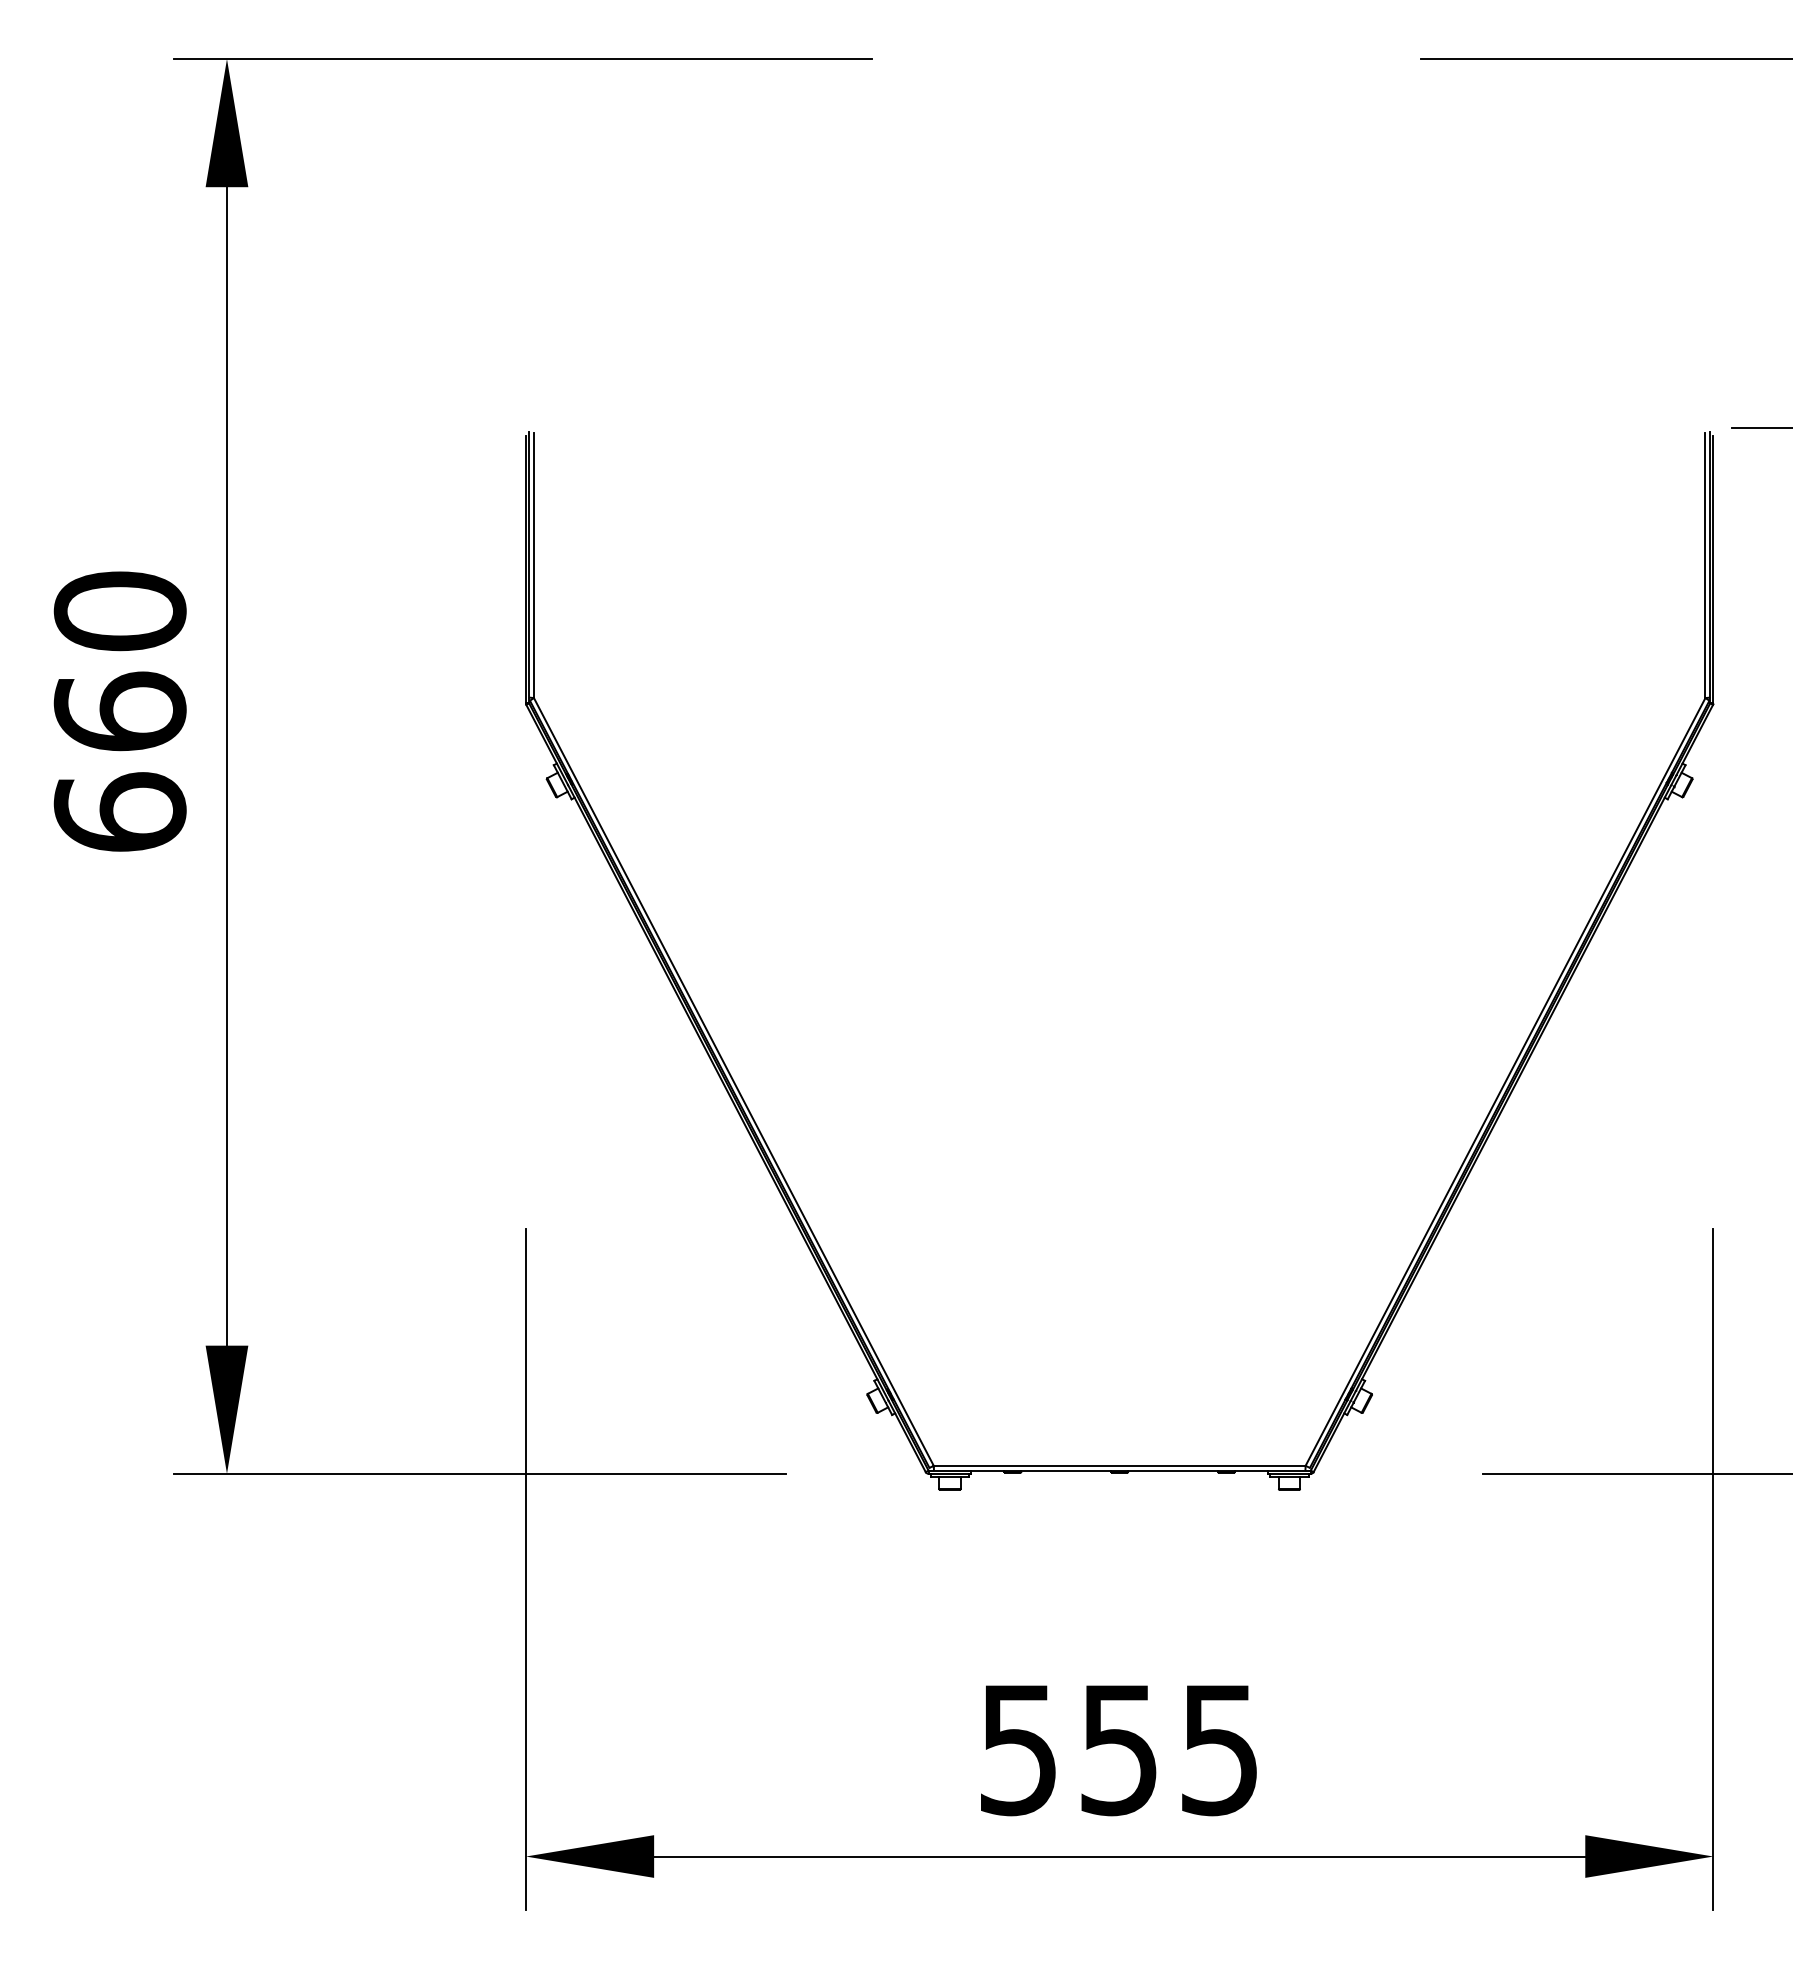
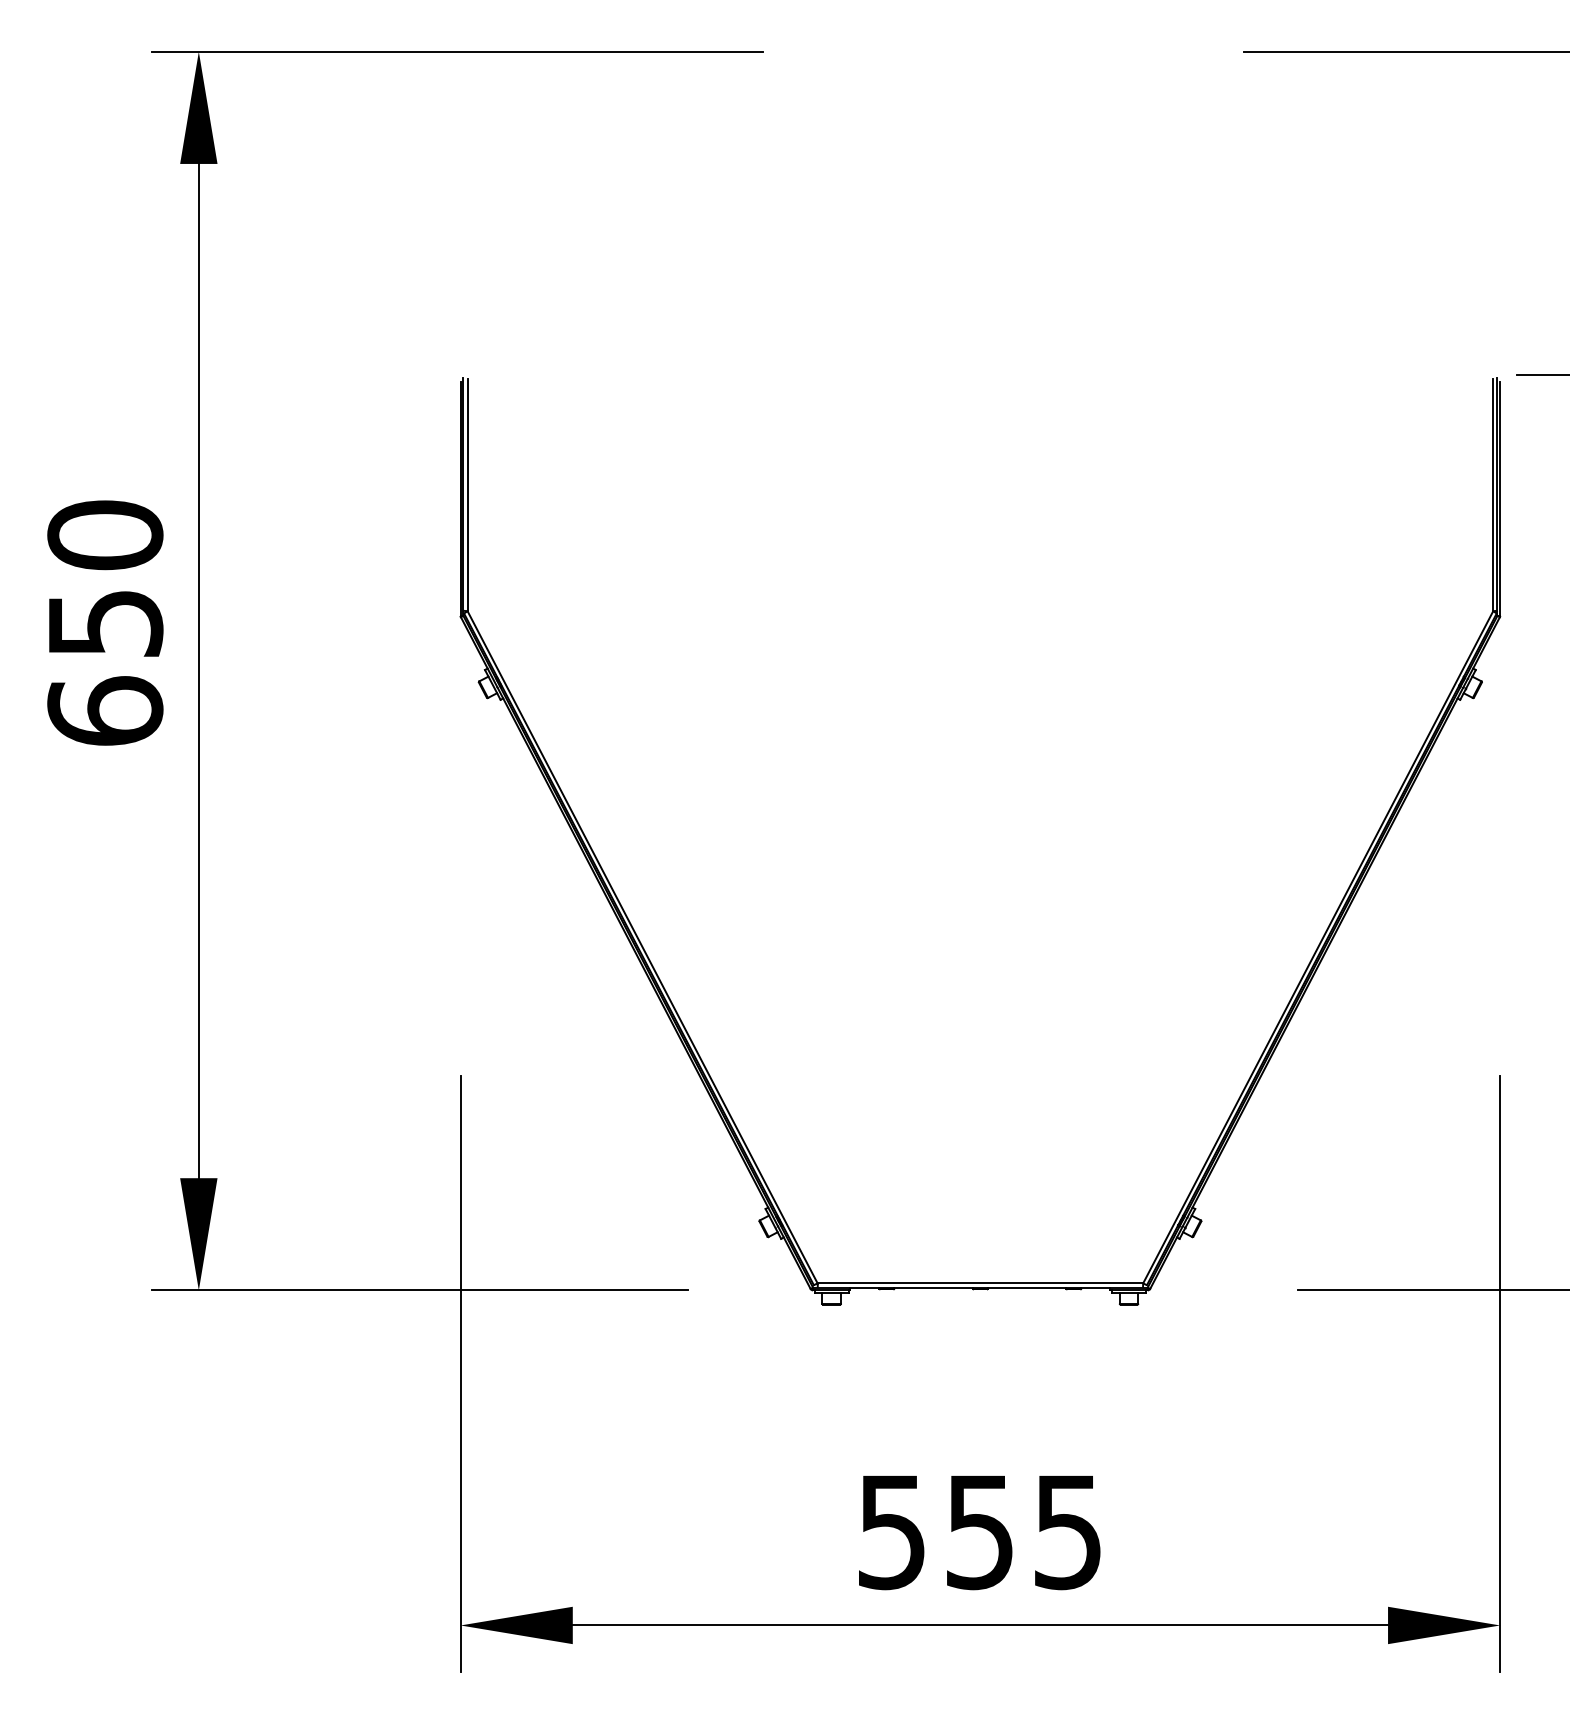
text: (119, 711) -> (104, 622), 660 -> 650

